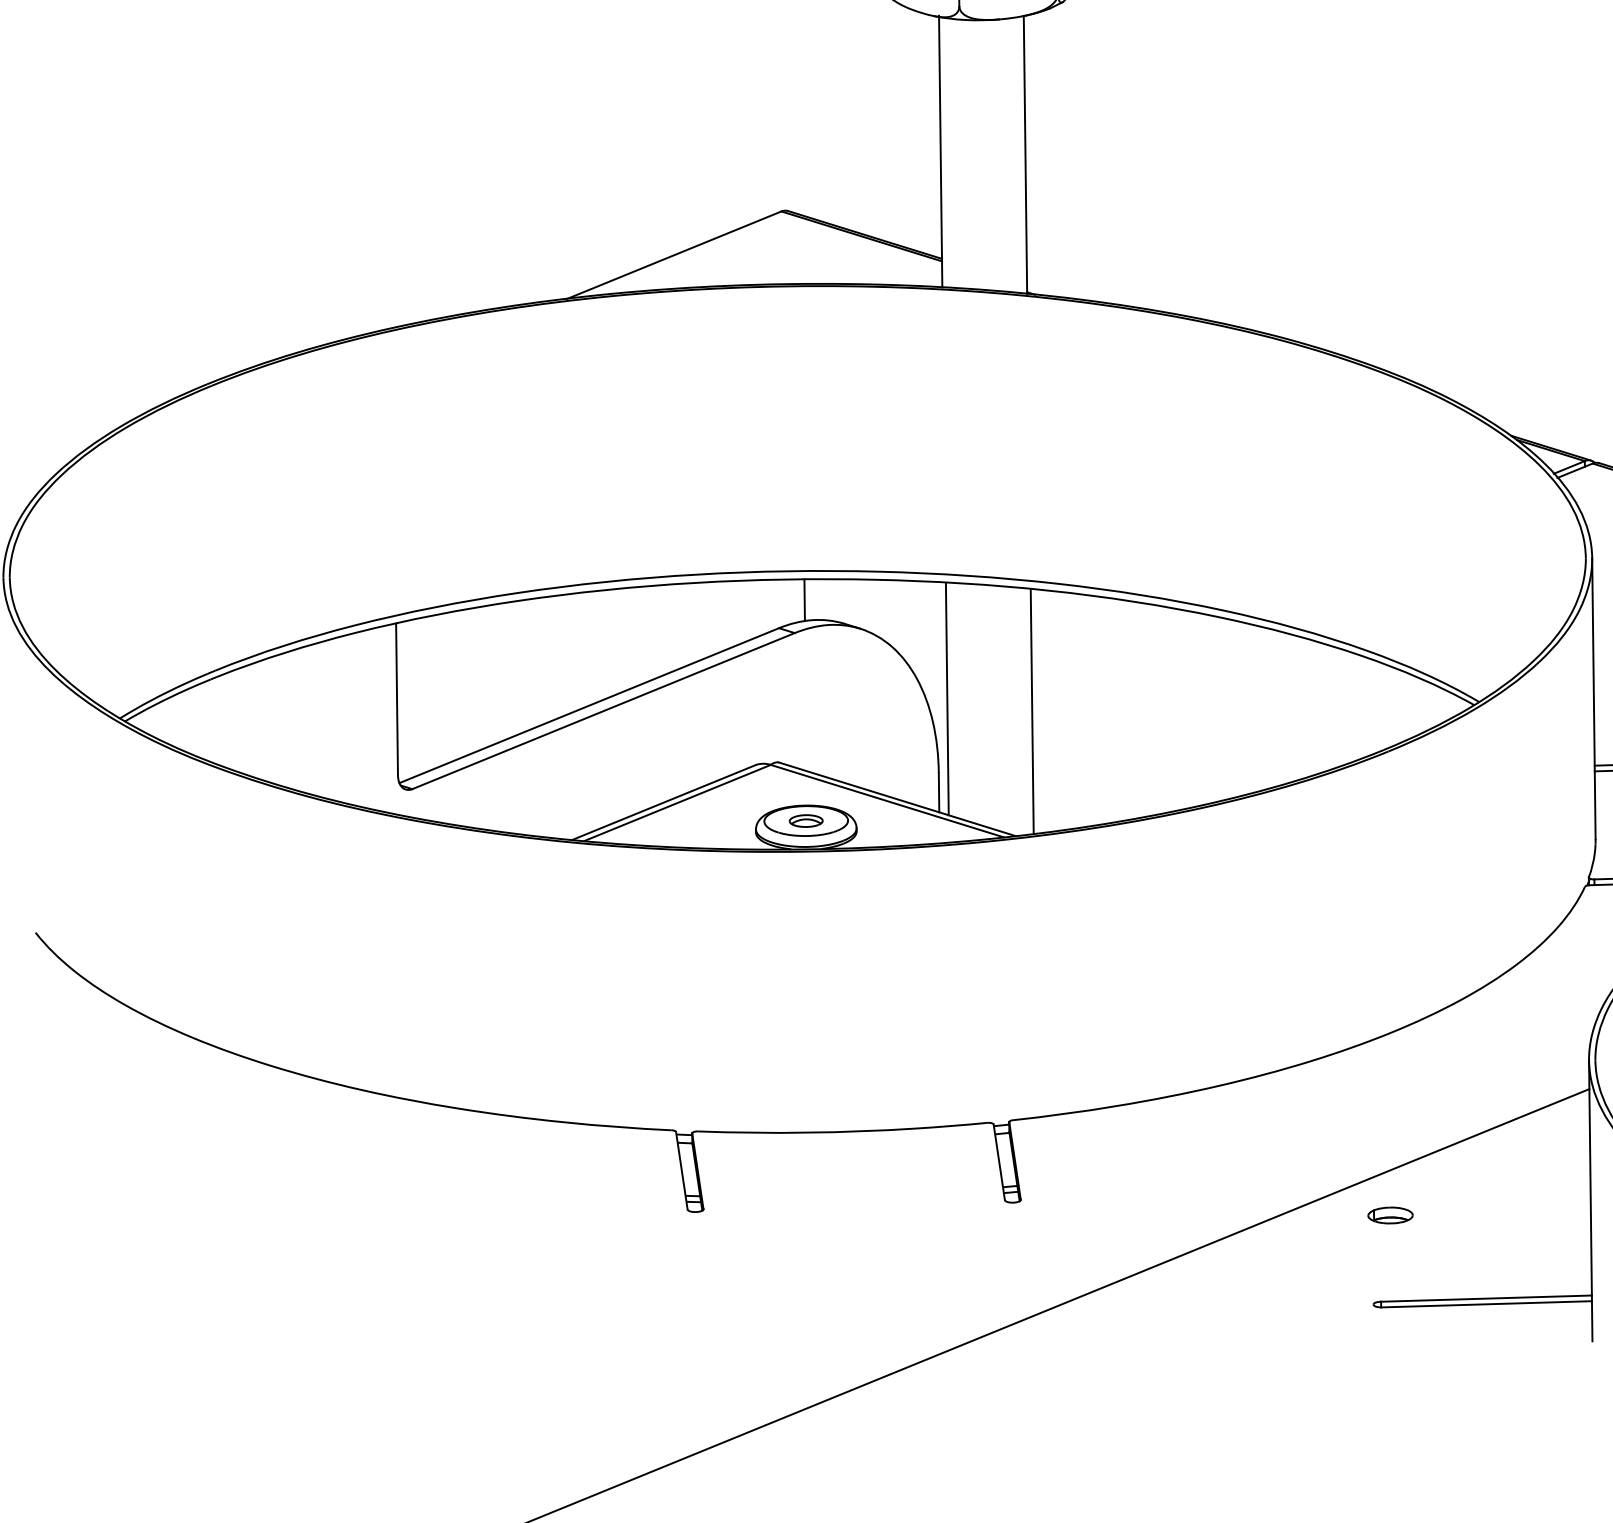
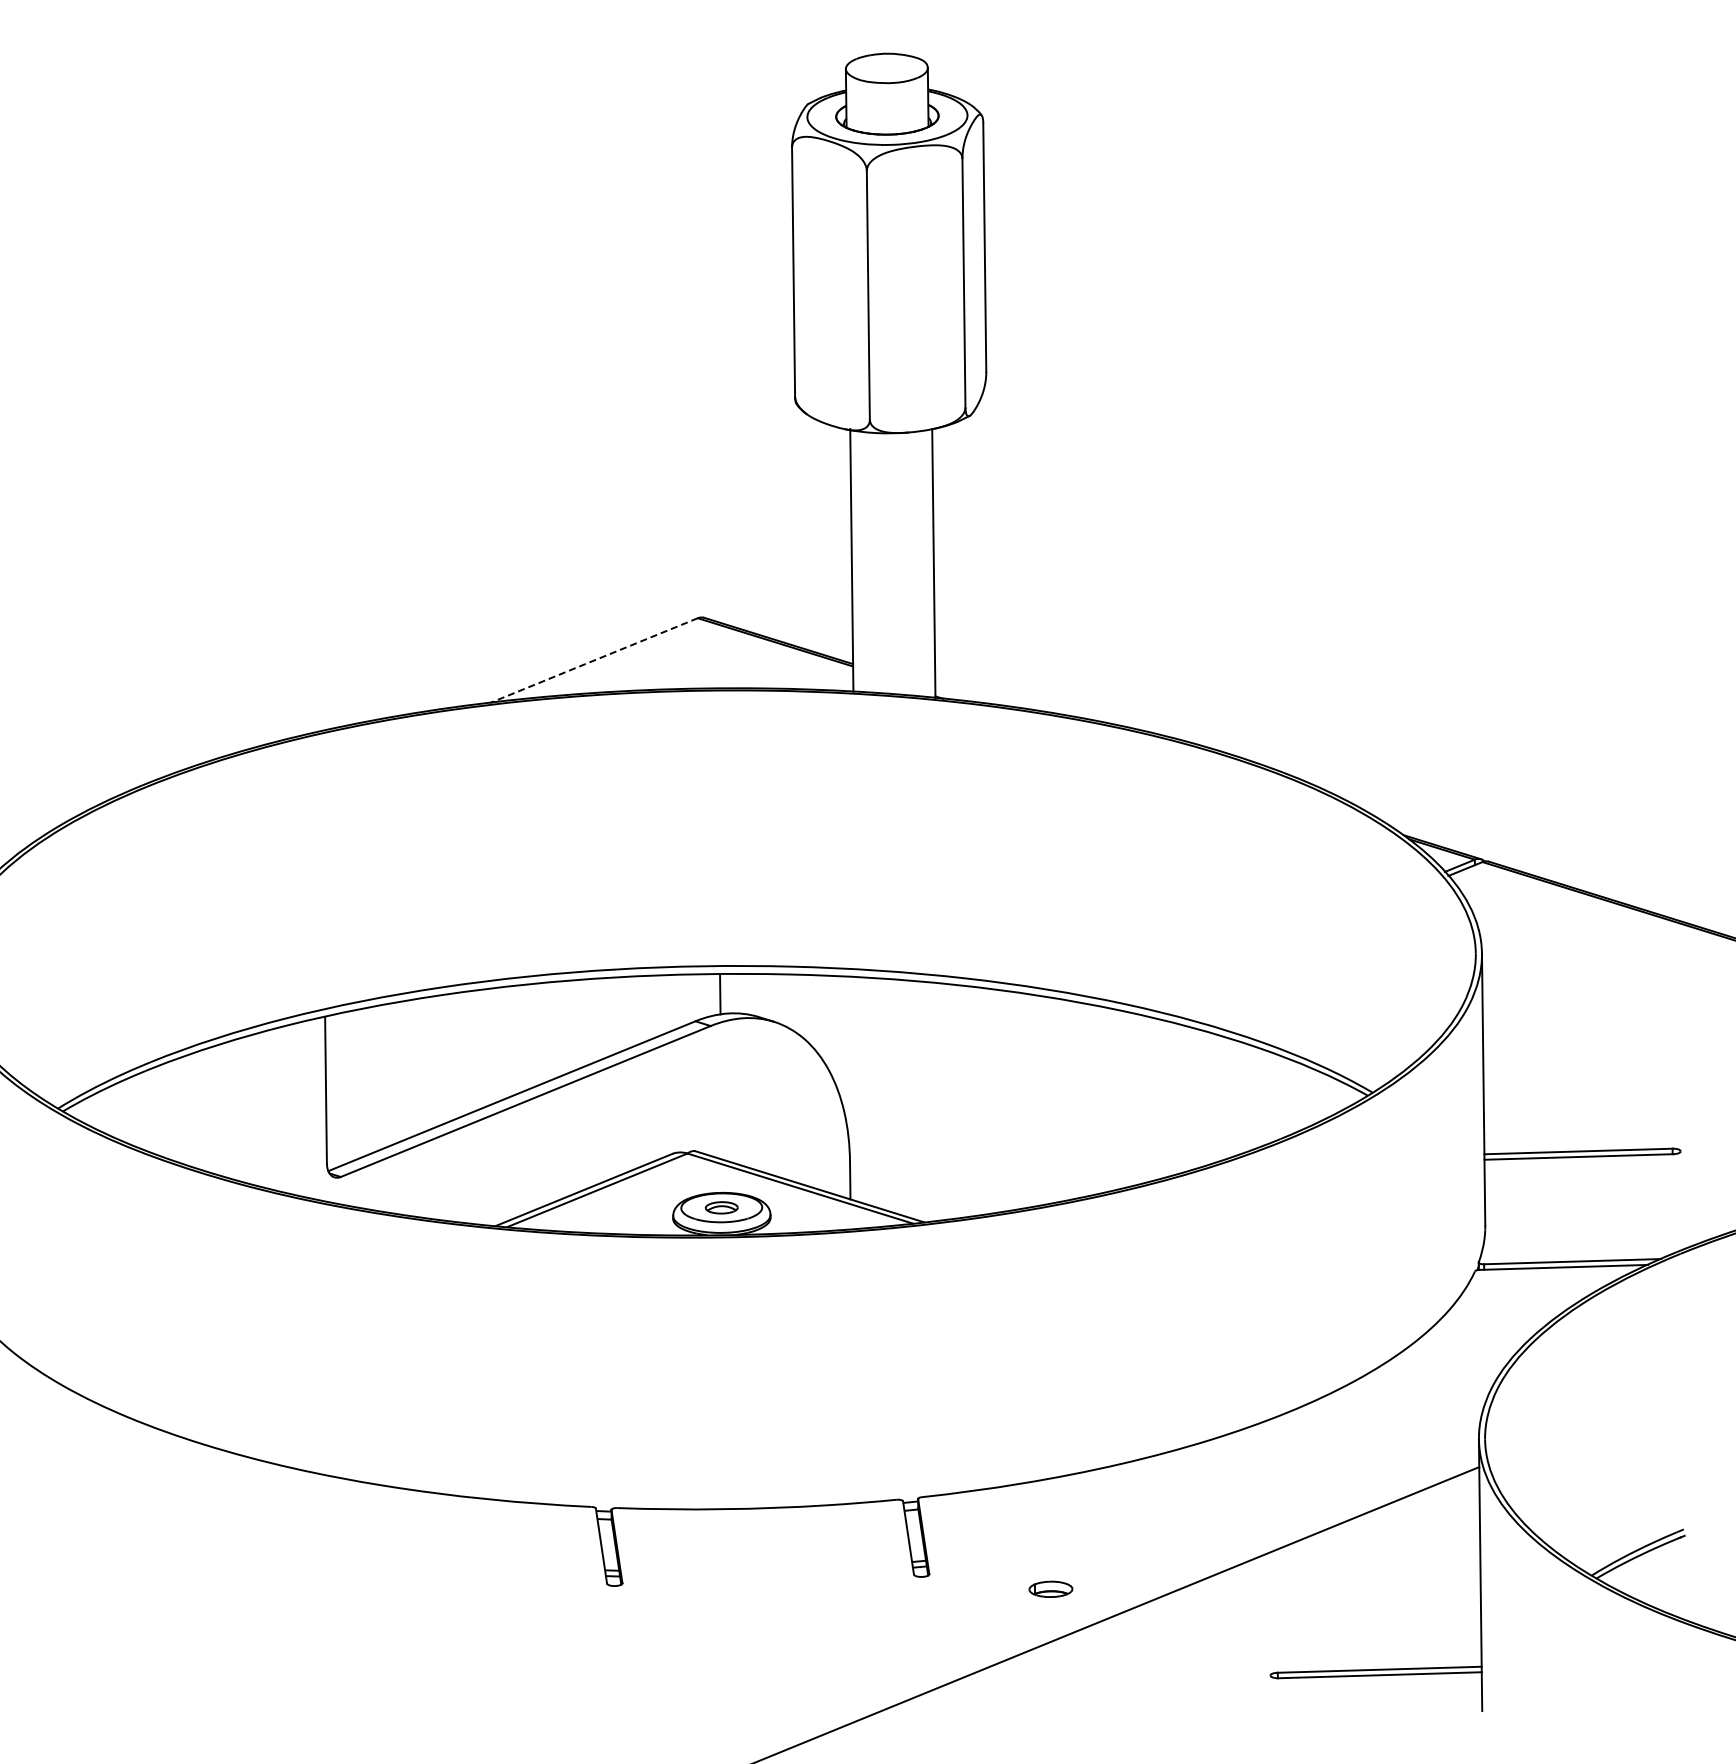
line: (673, 255) -> (593, 660), solid -> dashed
line: (946, 698) -> (857, 1089), removed
line: (1031, 711) -> (939, 1101), removed
part: (1390, 1214) -> (1050, 1588), moved

